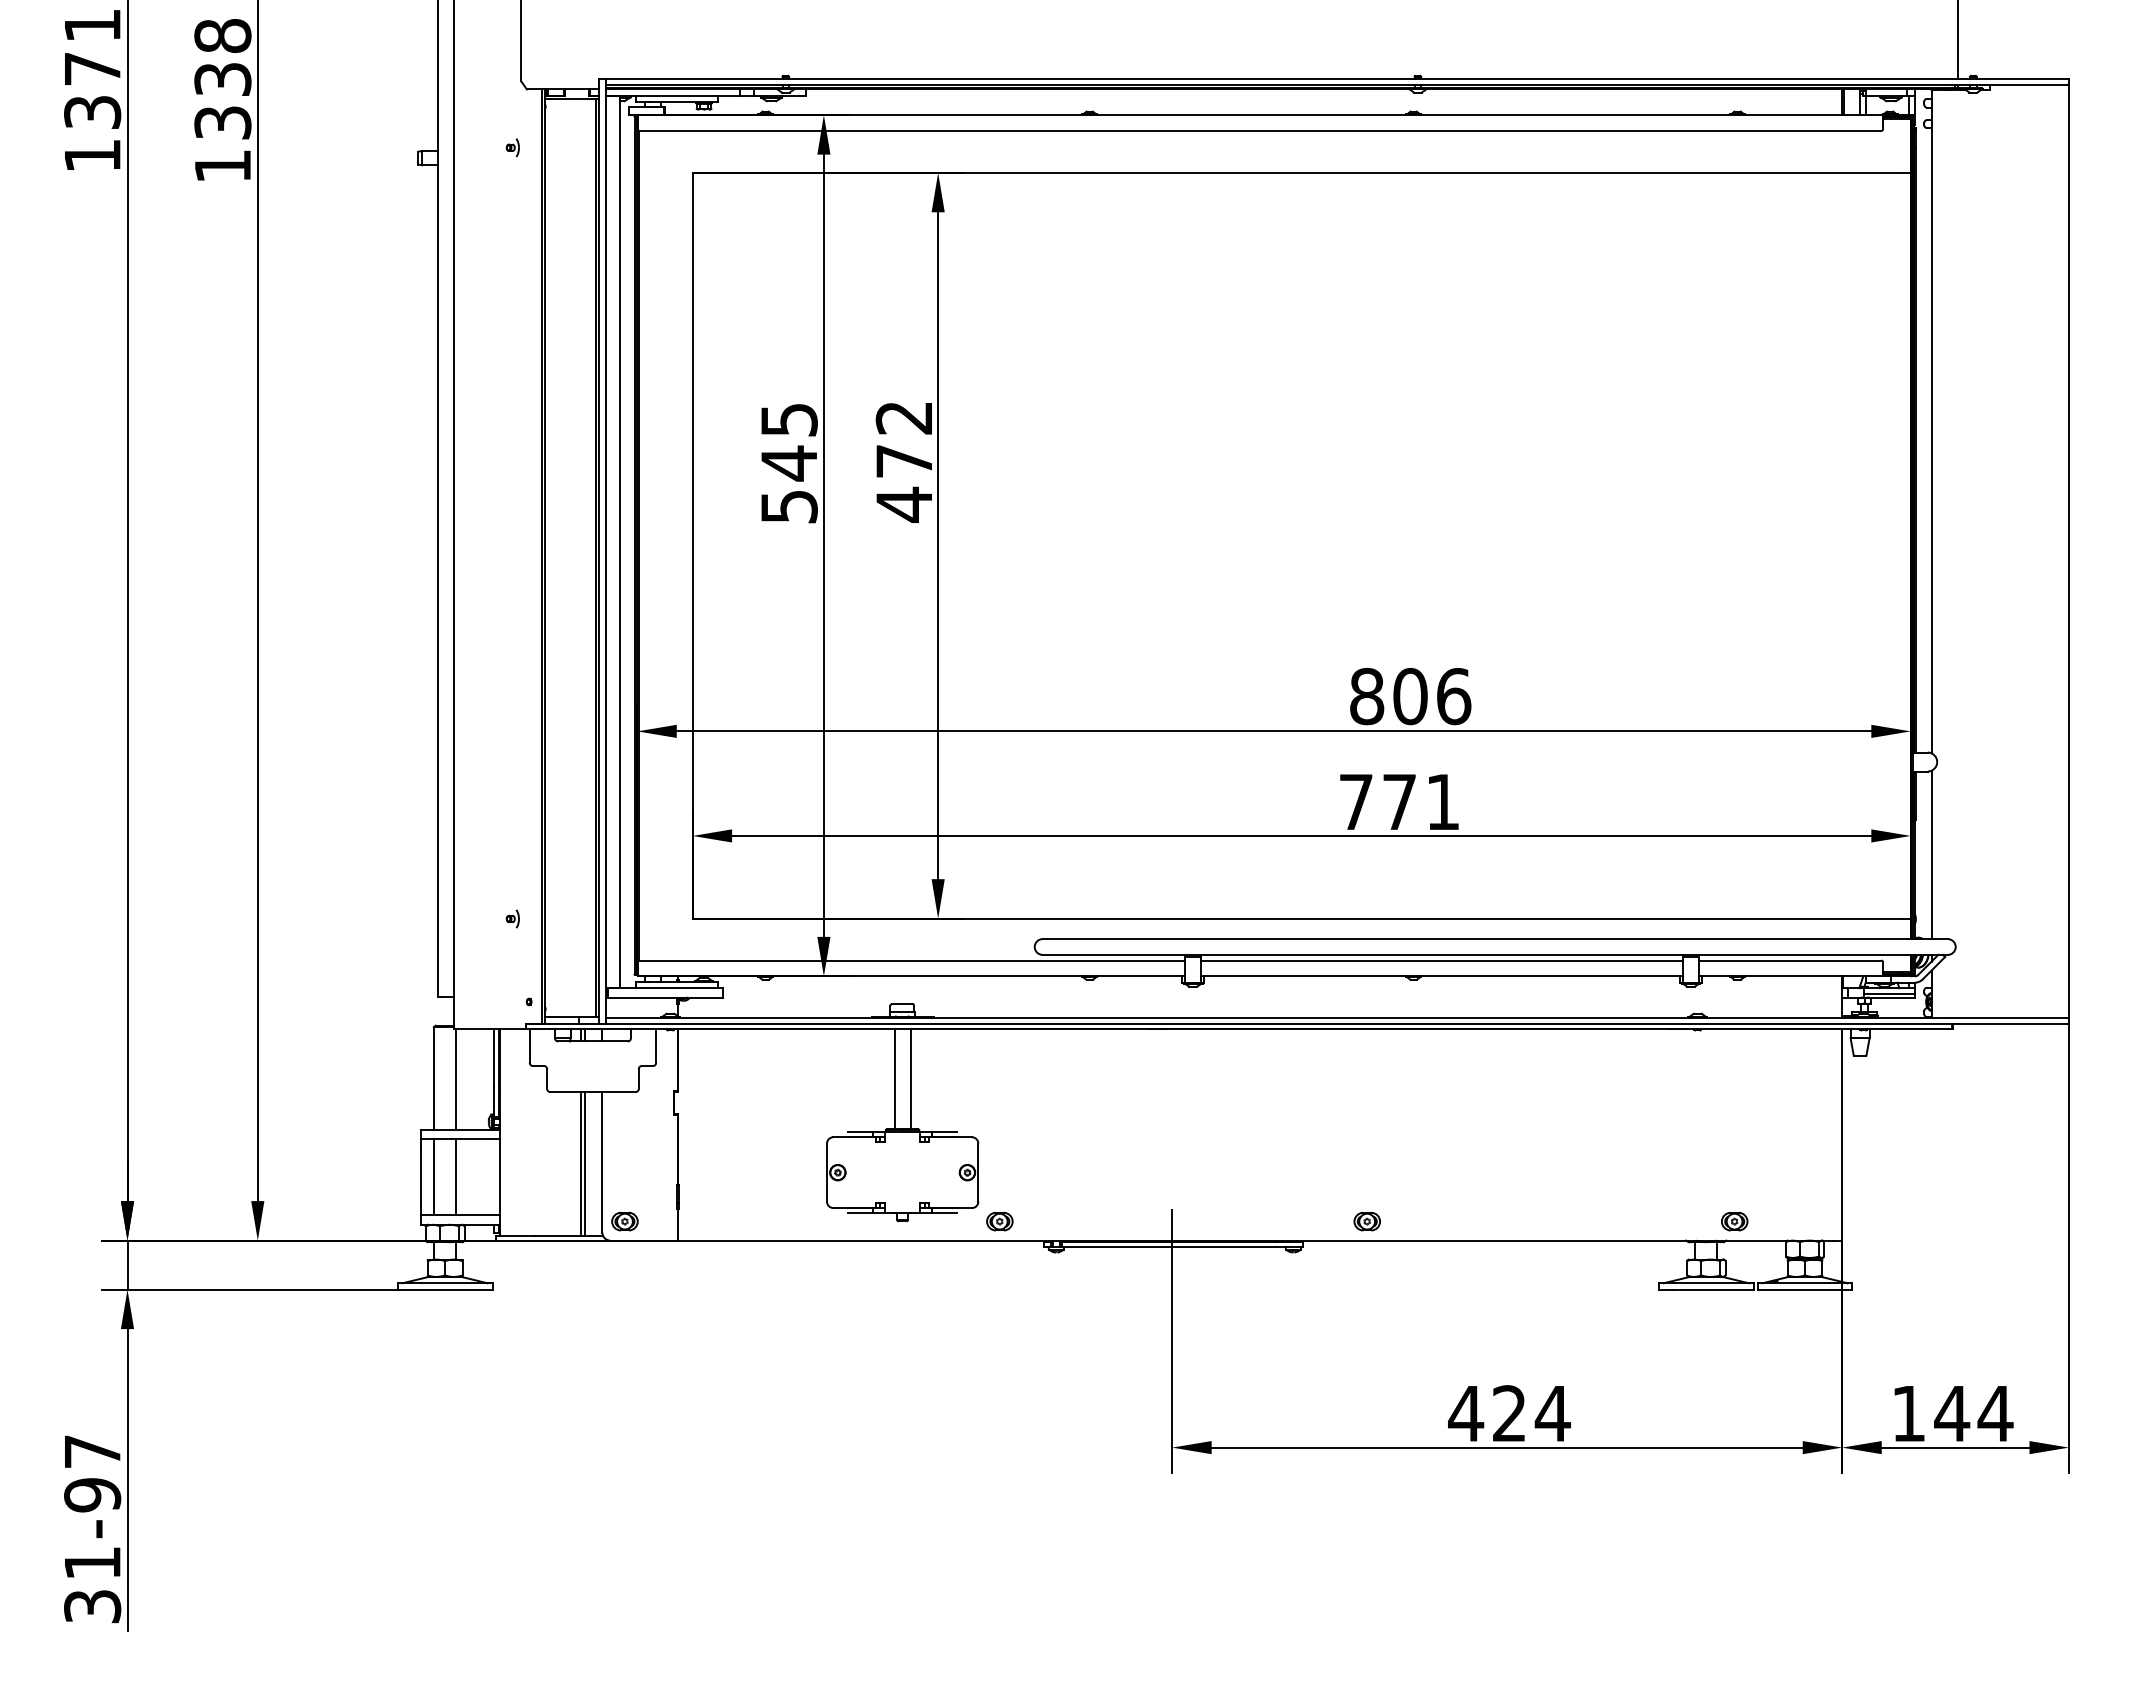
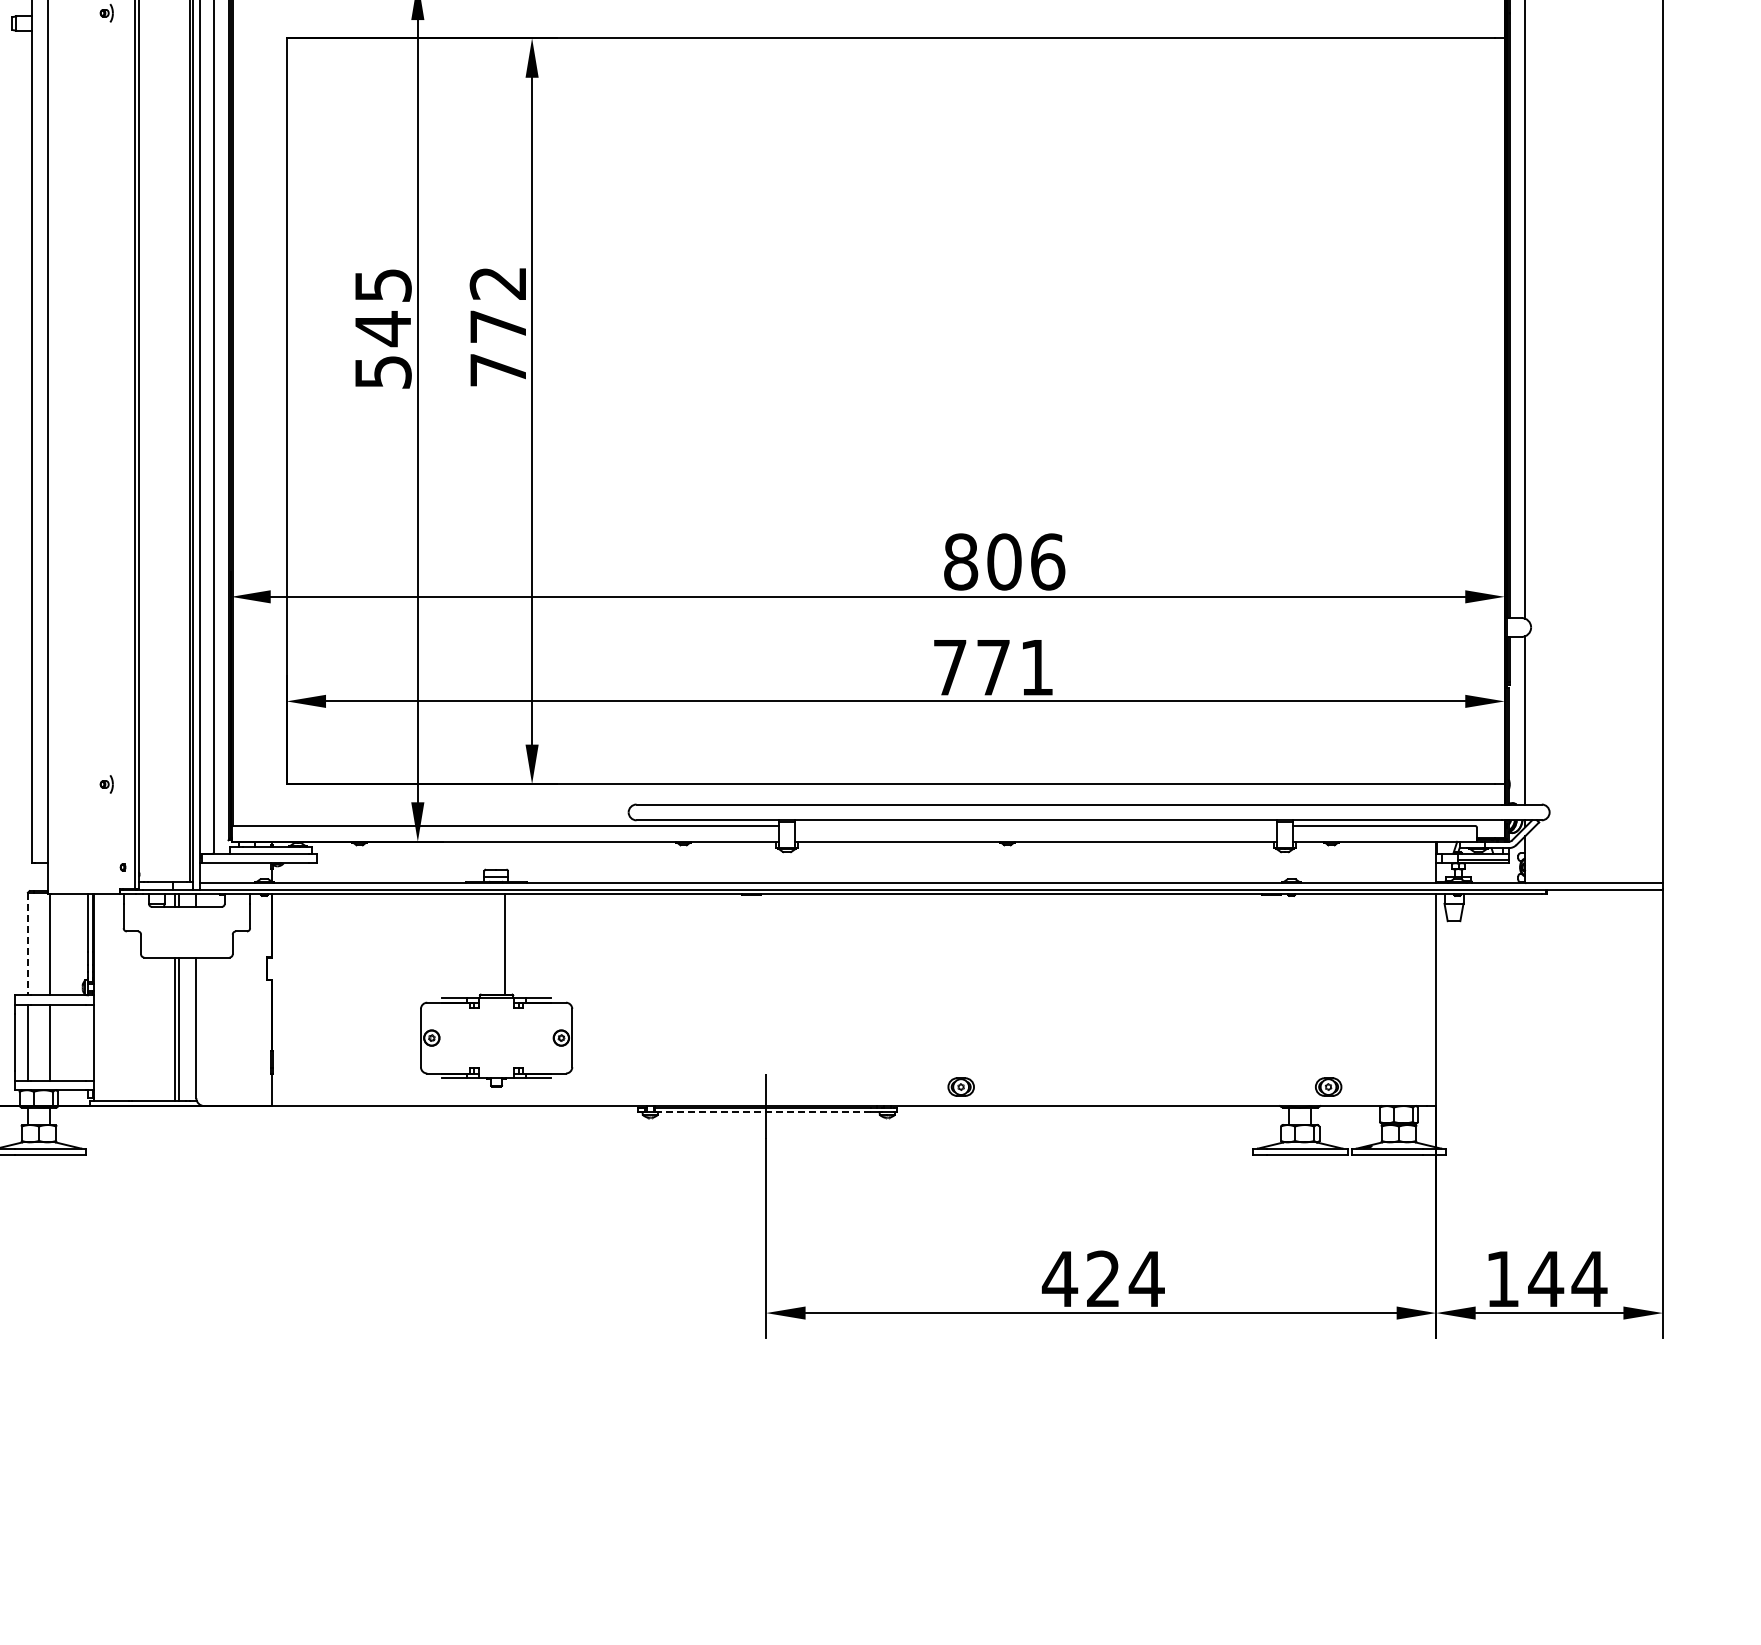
text: (903, 504) -> (497, 369), 472 -> 772
line: (1442, 960) -> (1036, 825), removed
line: (894, 1078) -> (488, 943), removed
line: (434, 1079) -> (28, 944), solid -> dashed
part: (624, 1221) -> (218, 1086), removed
part: (999, 1221) -> (593, 1086), removed
line: (1169, 1246) -> (763, 1111), solid -> dashed

